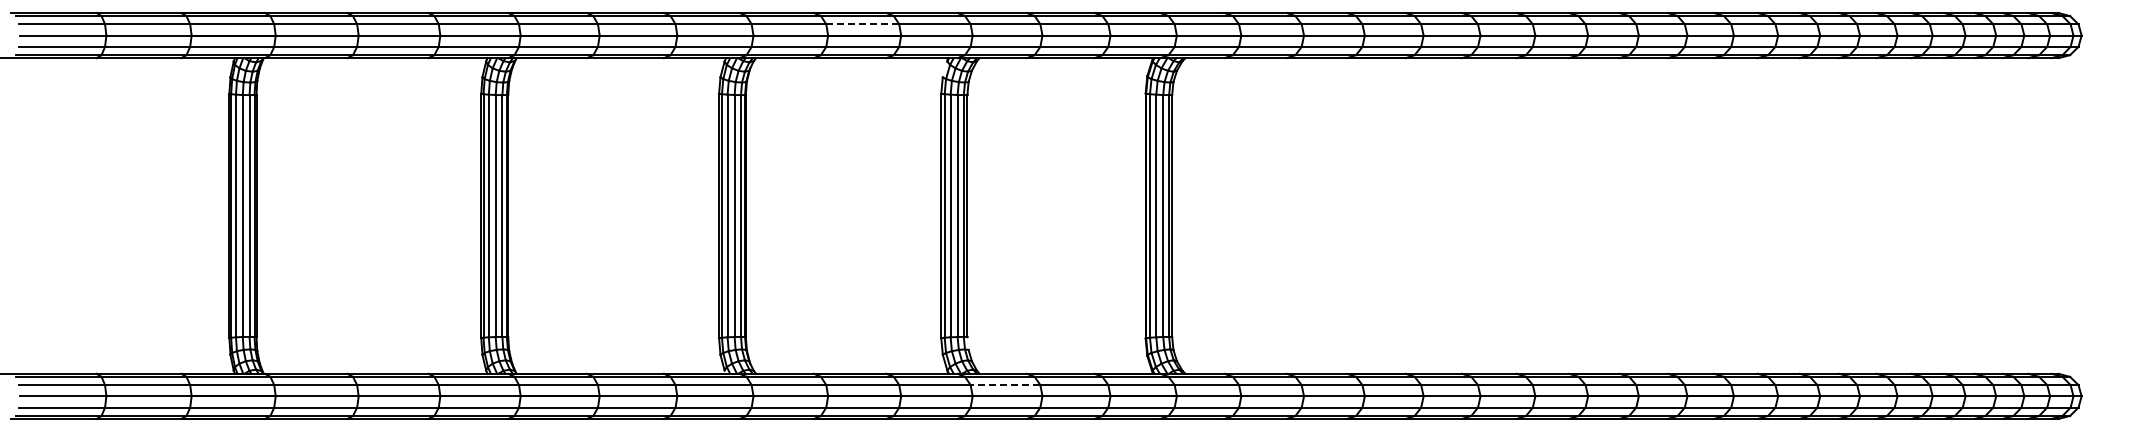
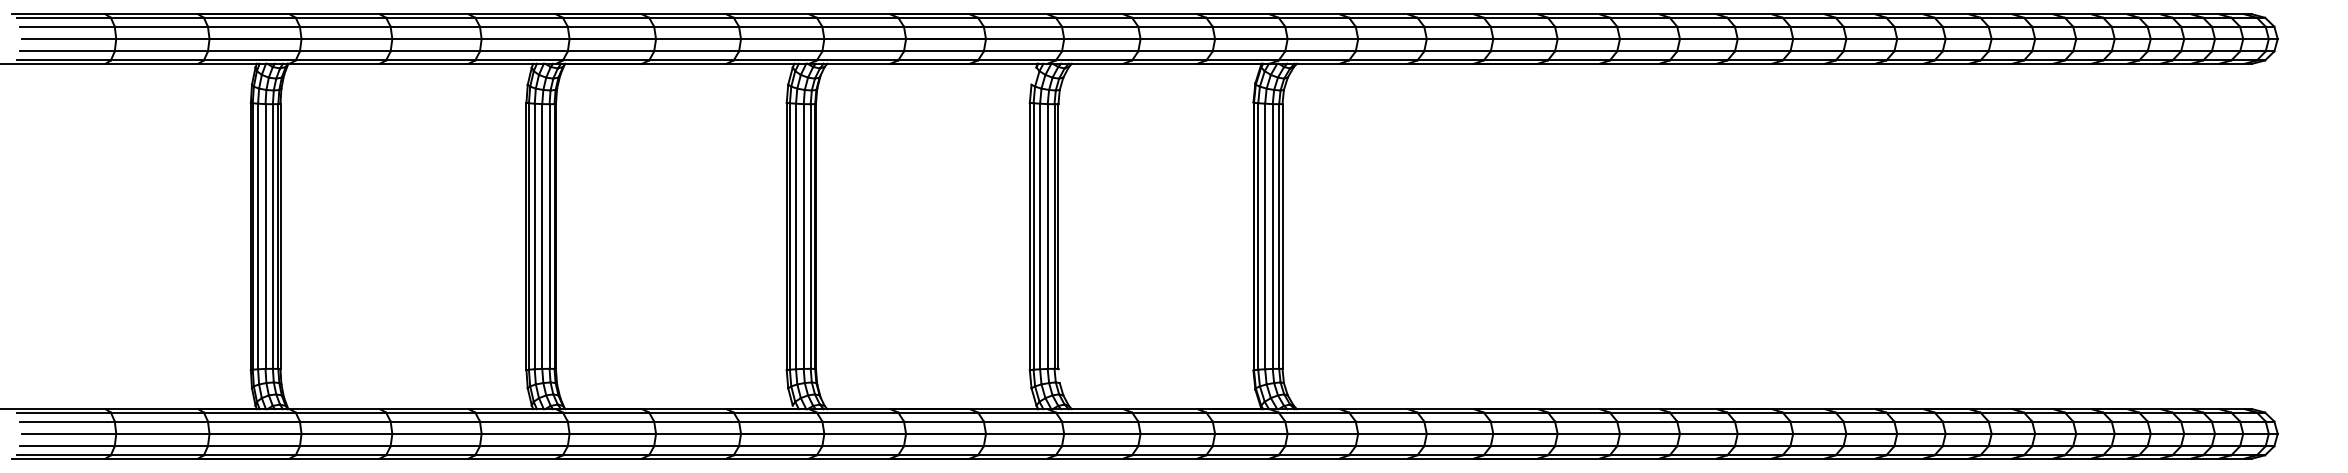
line: (862, 24) -> (943, 26), dashed -> solid
line: (1005, 385) -> (1100, 421), dashed -> solid

